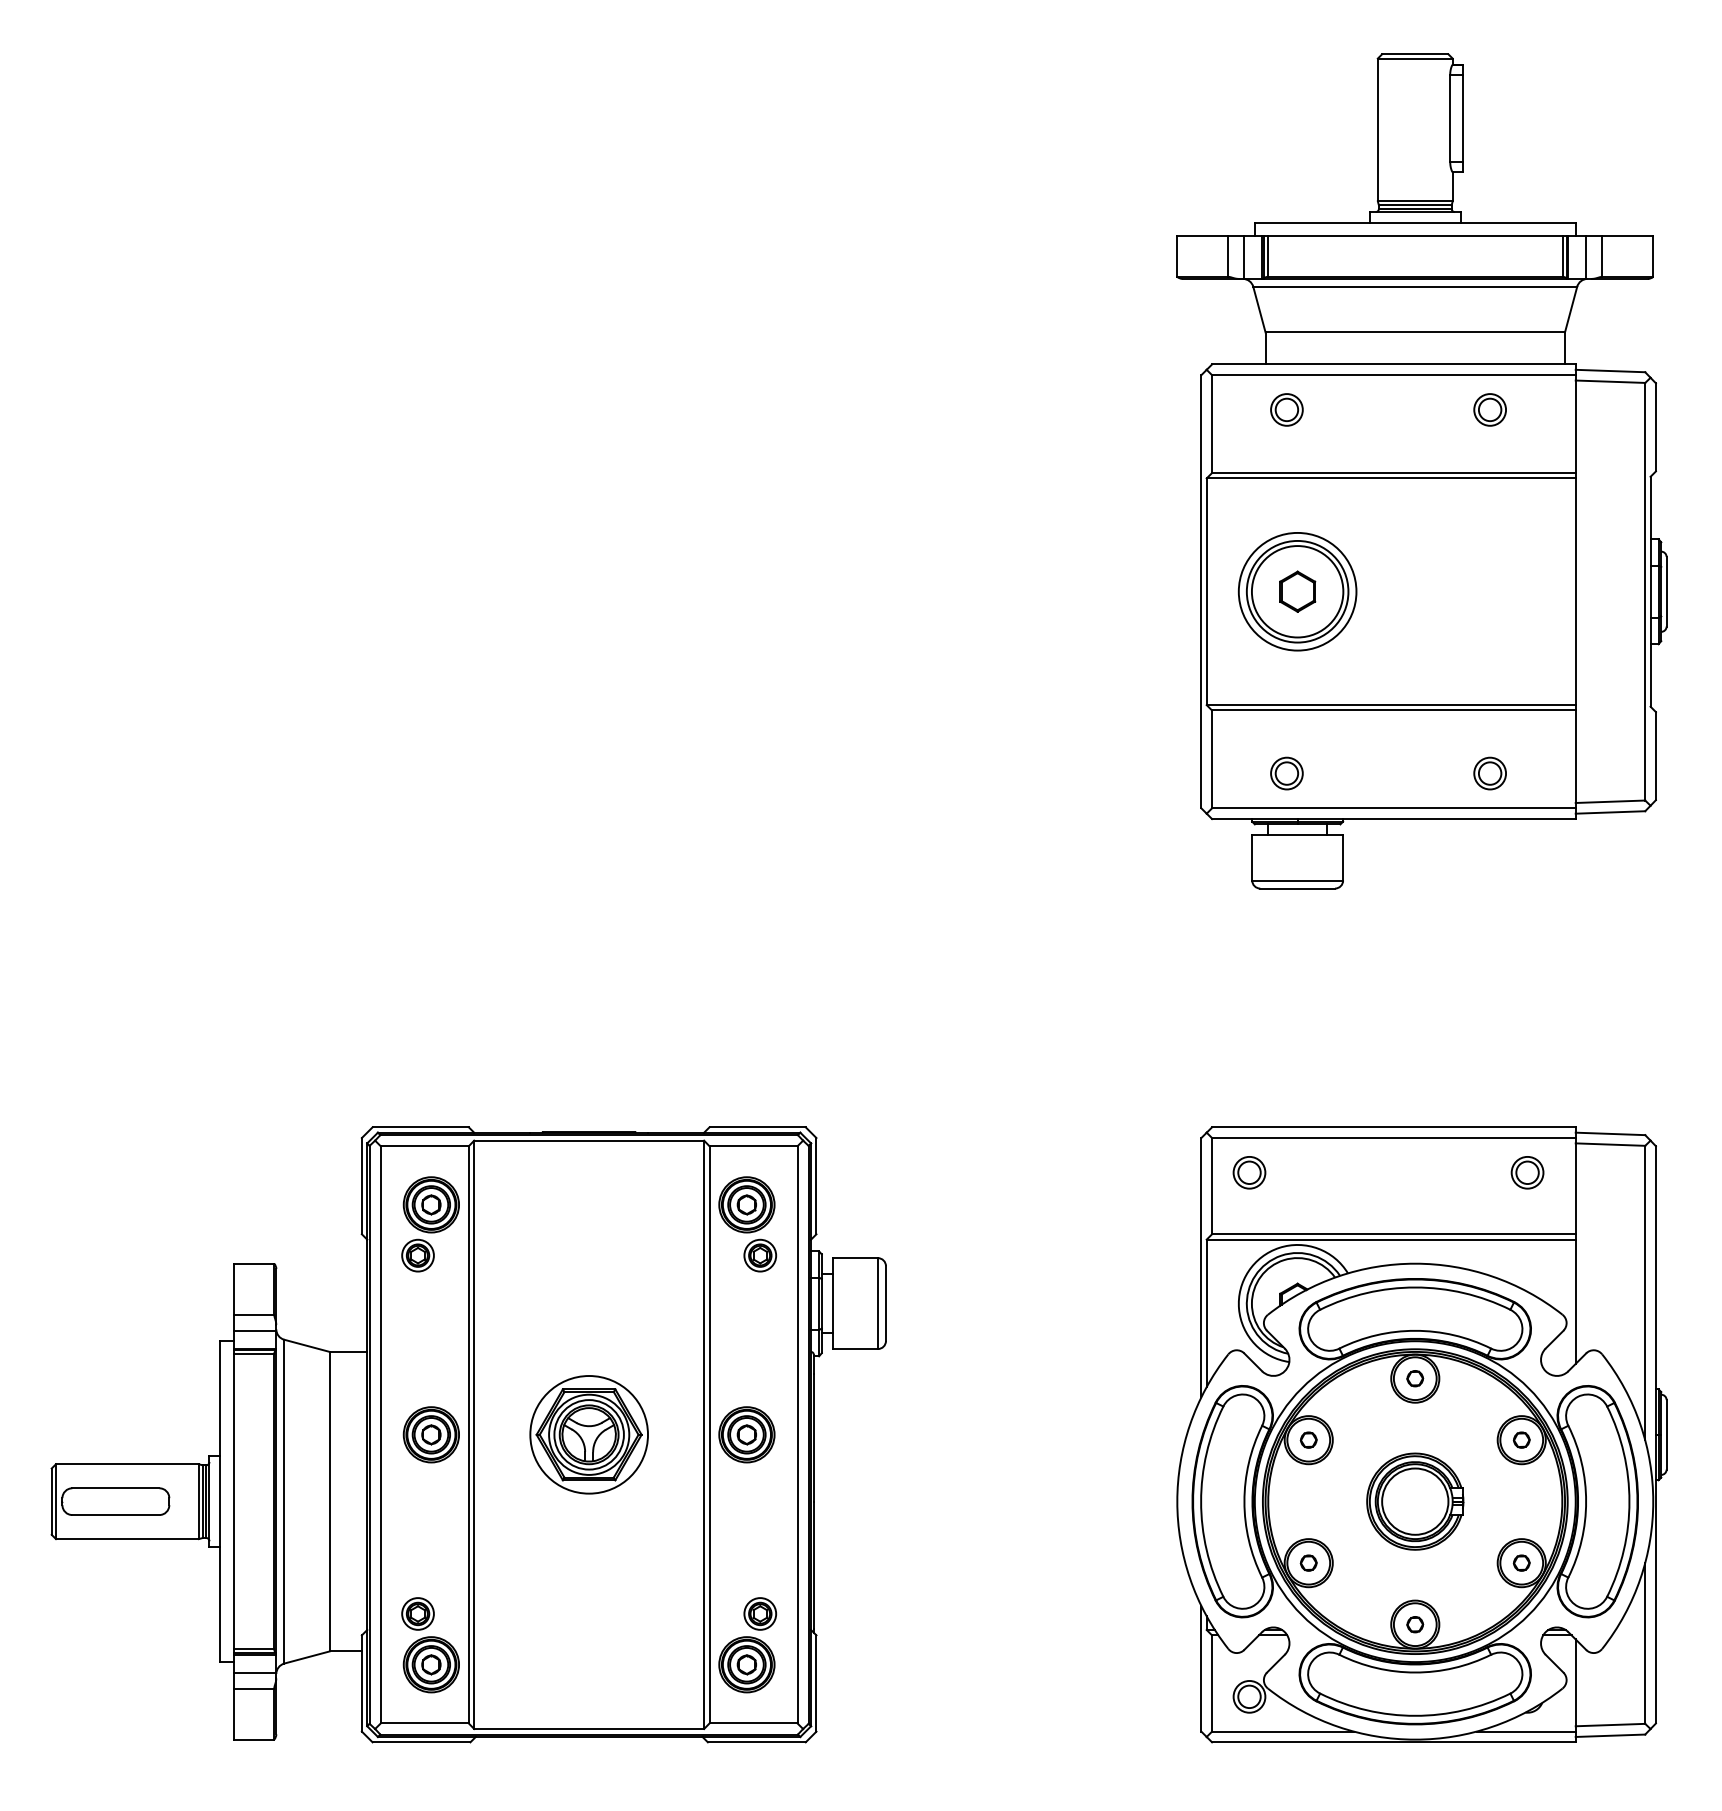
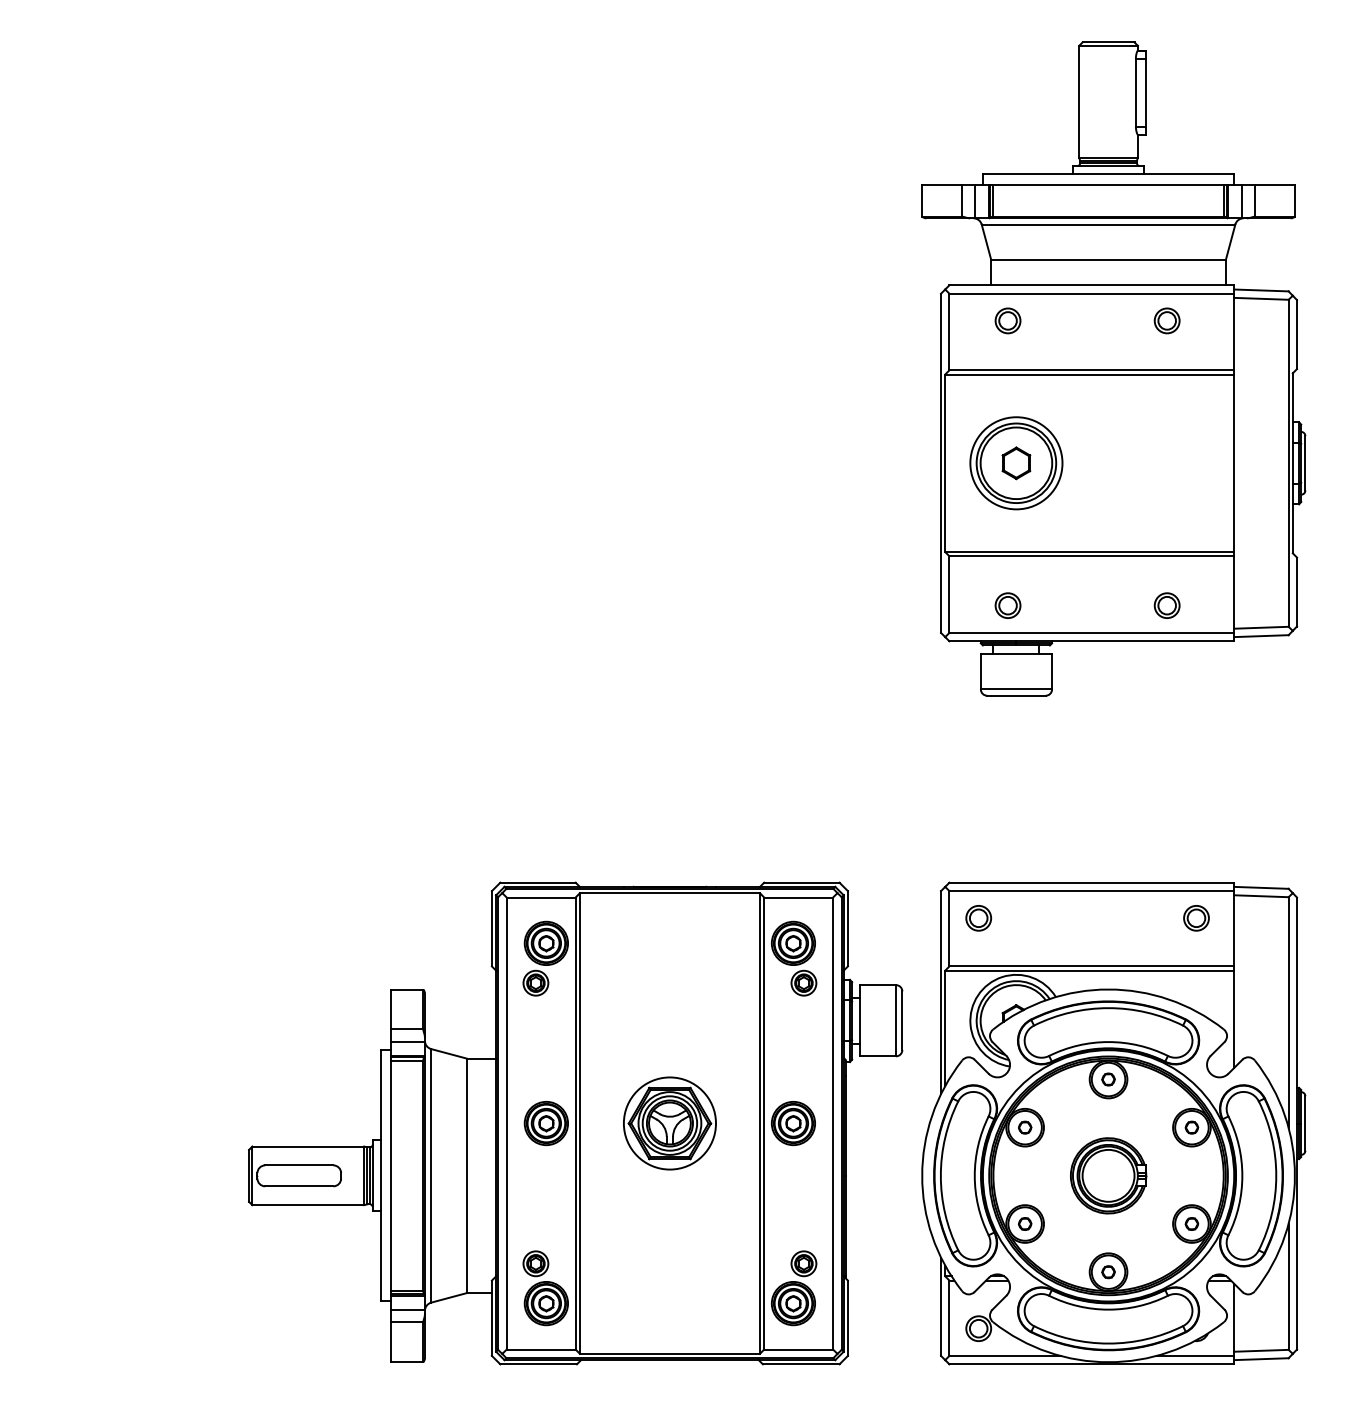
part: (468, 1434) -> (575, 1123), moved

